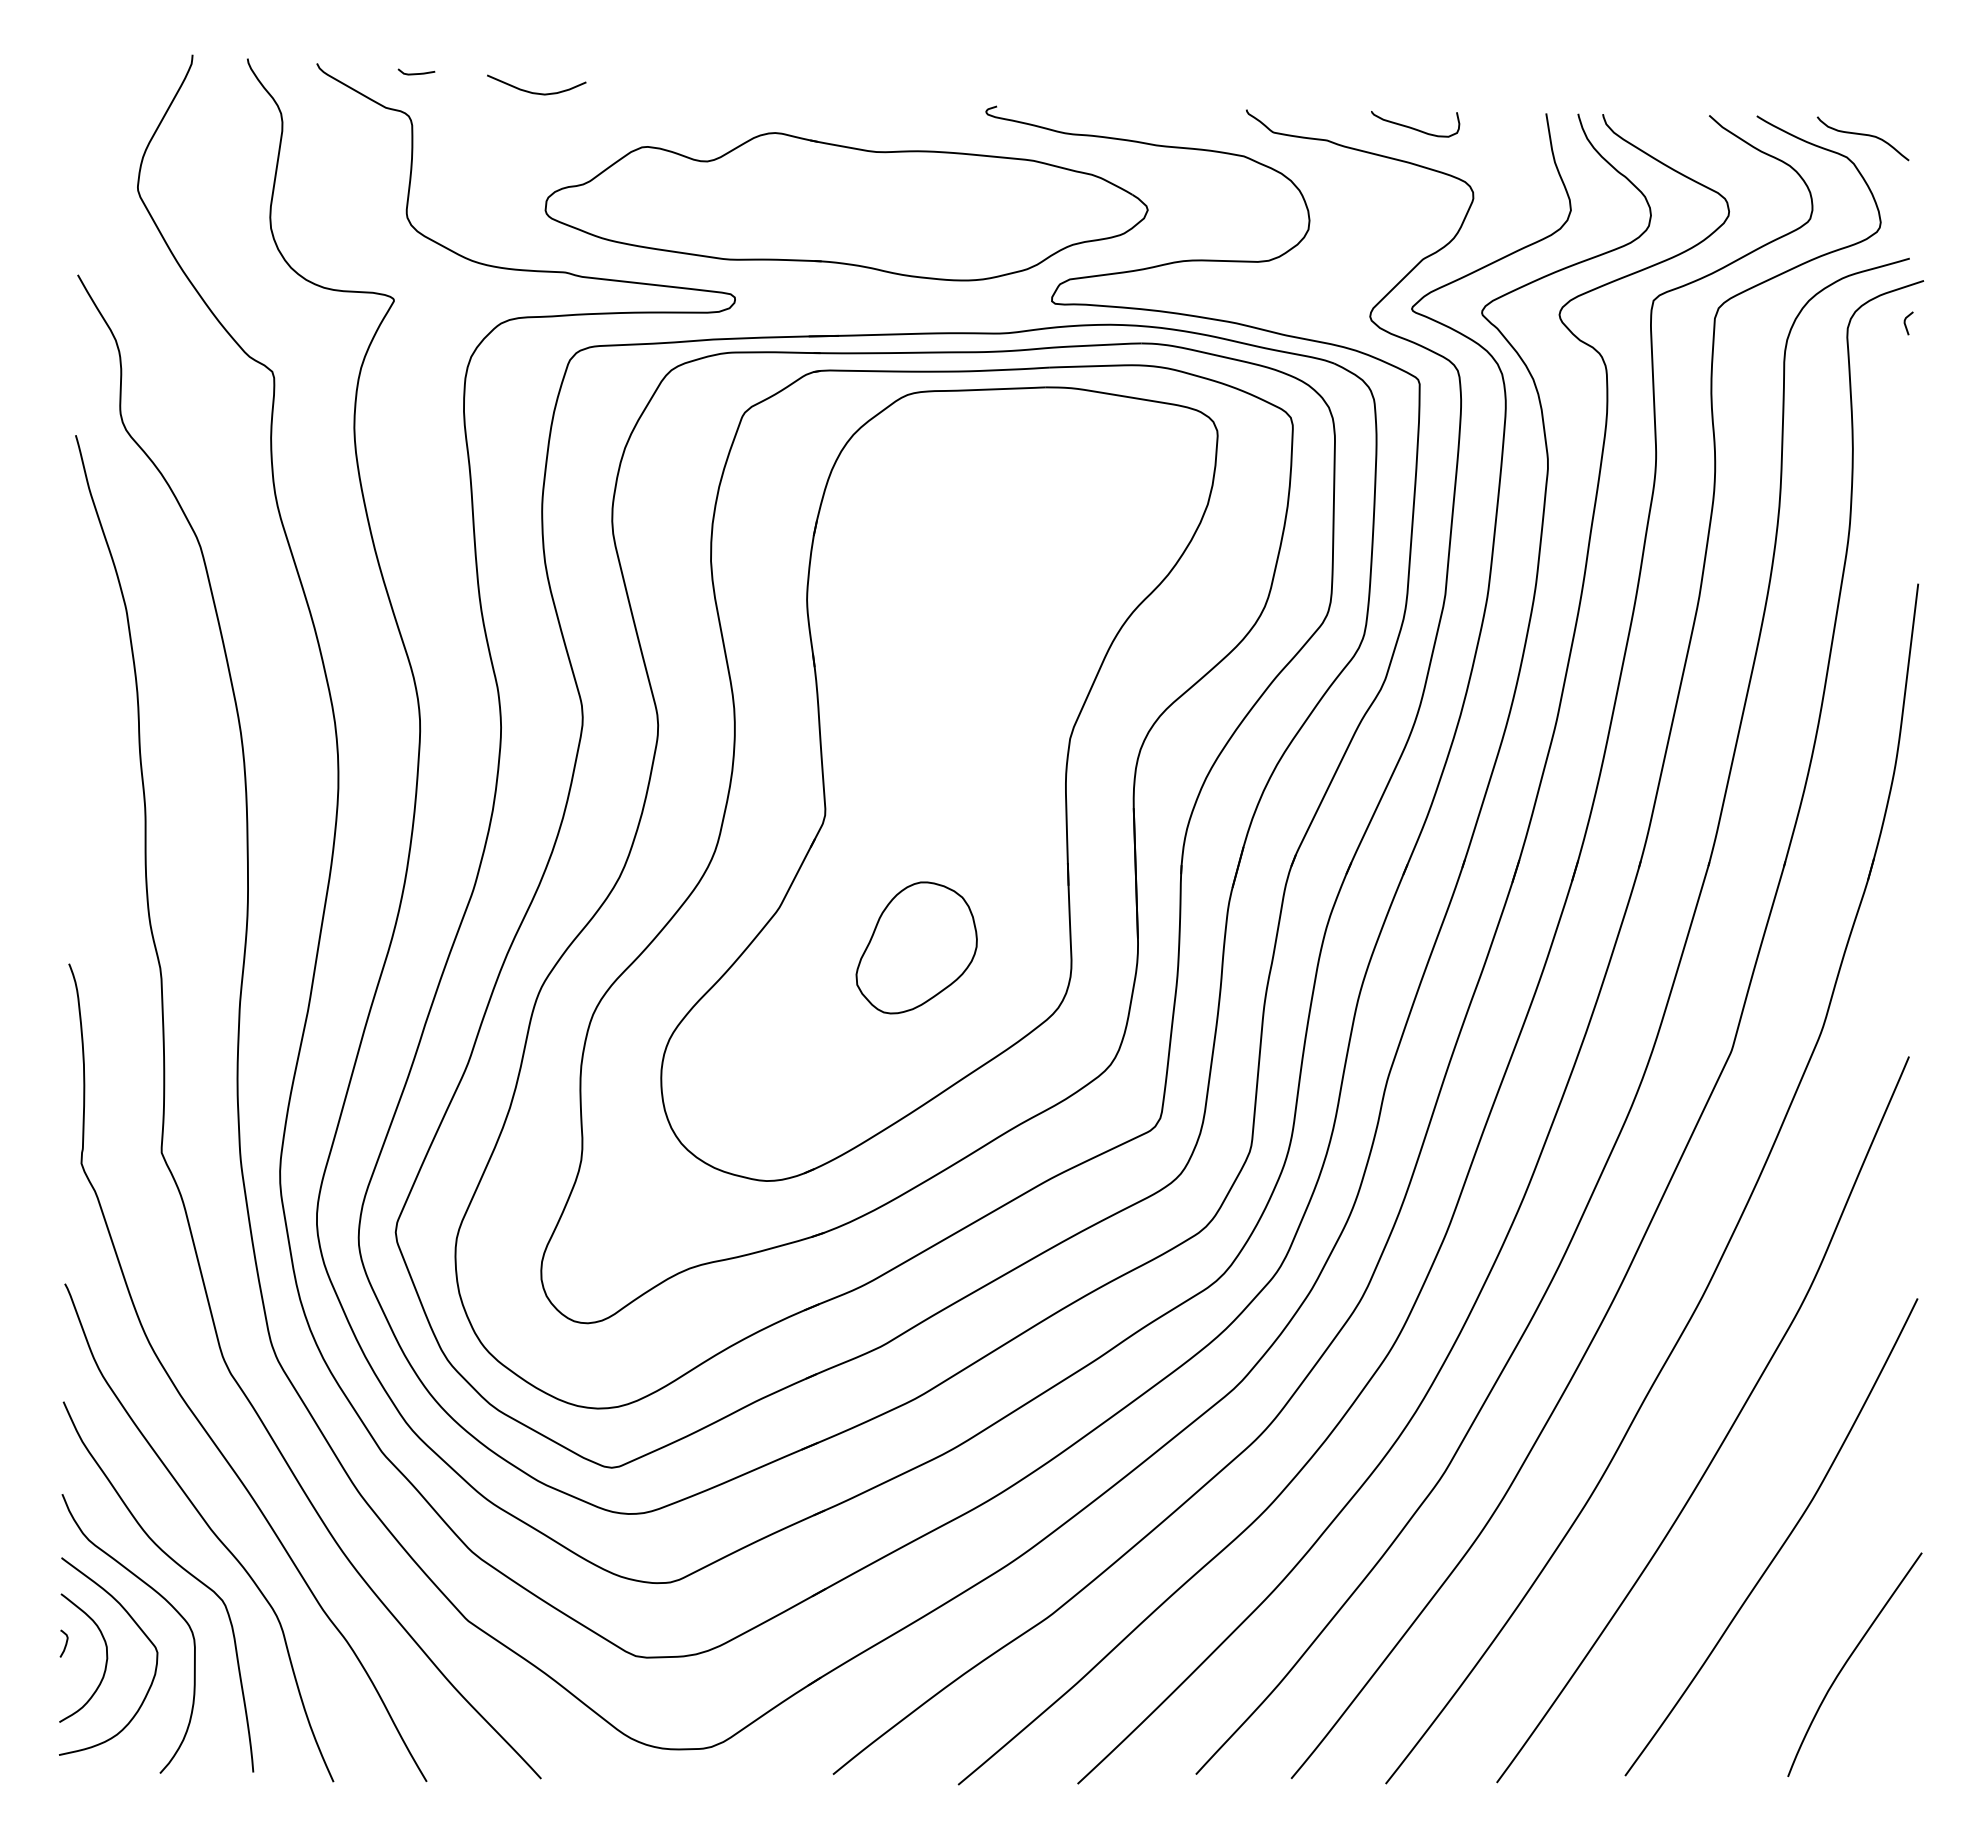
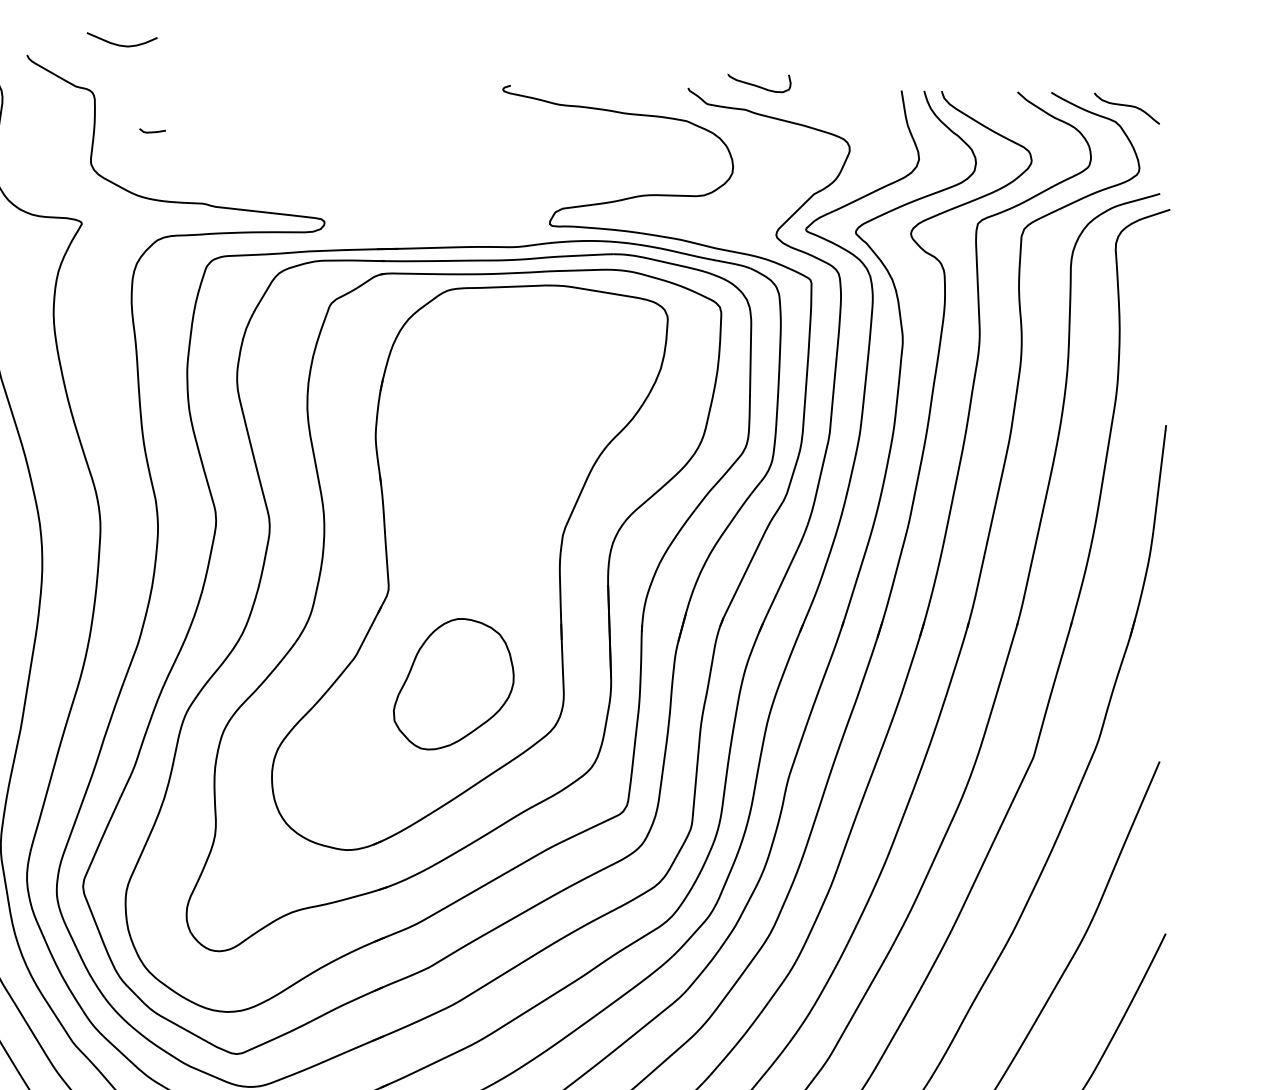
curve: (416, 73) -> (152, 131), moved
curve: (536, 92) -> (122, 45), moved
curve: (1413, 127) -> (758, 85), moved
part: (846, 206) -> (403, 156), removed
line: (1906, 325) -> (1157, 241), removed
part: (916, 947) -> (453, 683), size x1.4

